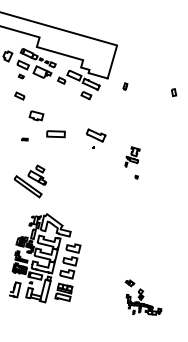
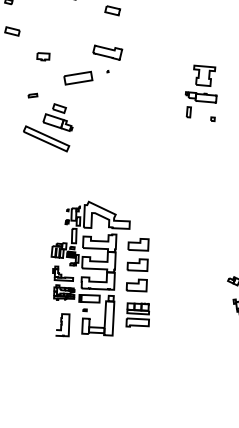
part: (36, 115) -> (43, 55), size x0.62
part: (96, 138) -> (109, 56), moved
part: (132, 156) -> (200, 89), size x1.67
part: (30, 181) -> (48, 130), moved

